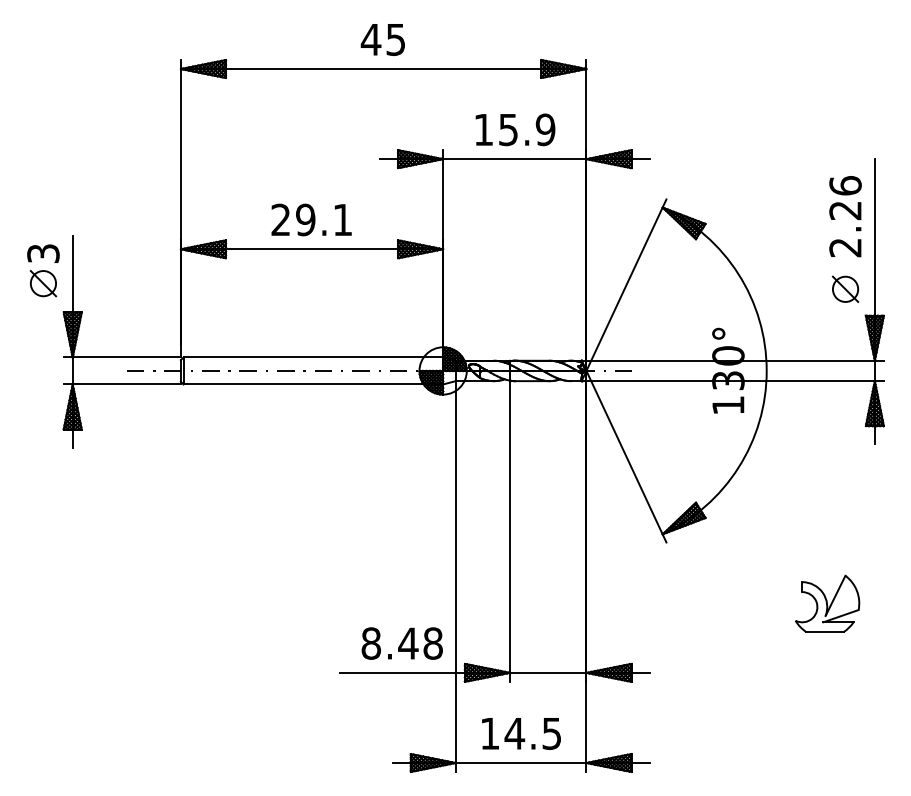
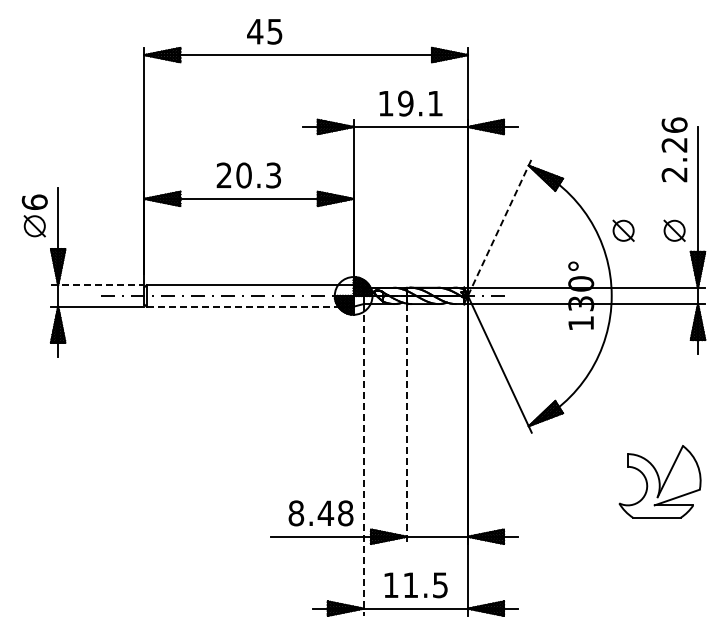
text: (382, 39) -> (264, 31), moved
text: (526, 129) -> (420, 103), 15.9 -> 19.1
text: (845, 216) -> (674, 149), moved
text: (323, 219) -> (258, 175), 29.1 -> 20.3
text: (43, 252) -> (34, 201), 3 -> 6
line: (627, 285) -> (500, 227), solid -> dashed
part: (781, 288) -> (623, 230), added
line: (122, 357) -> (97, 285), solid -> dashed
line: (313, 384) -> (250, 306), solid -> dashed
line: (509, 532) -> (406, 424), solid -> dashed
line: (455, 576) -> (363, 459), solid -> dashed
part: (827, 603) -> (660, 481), size x1.6
text: (514, 732) -> (410, 584), 14.5 -> 11.5

